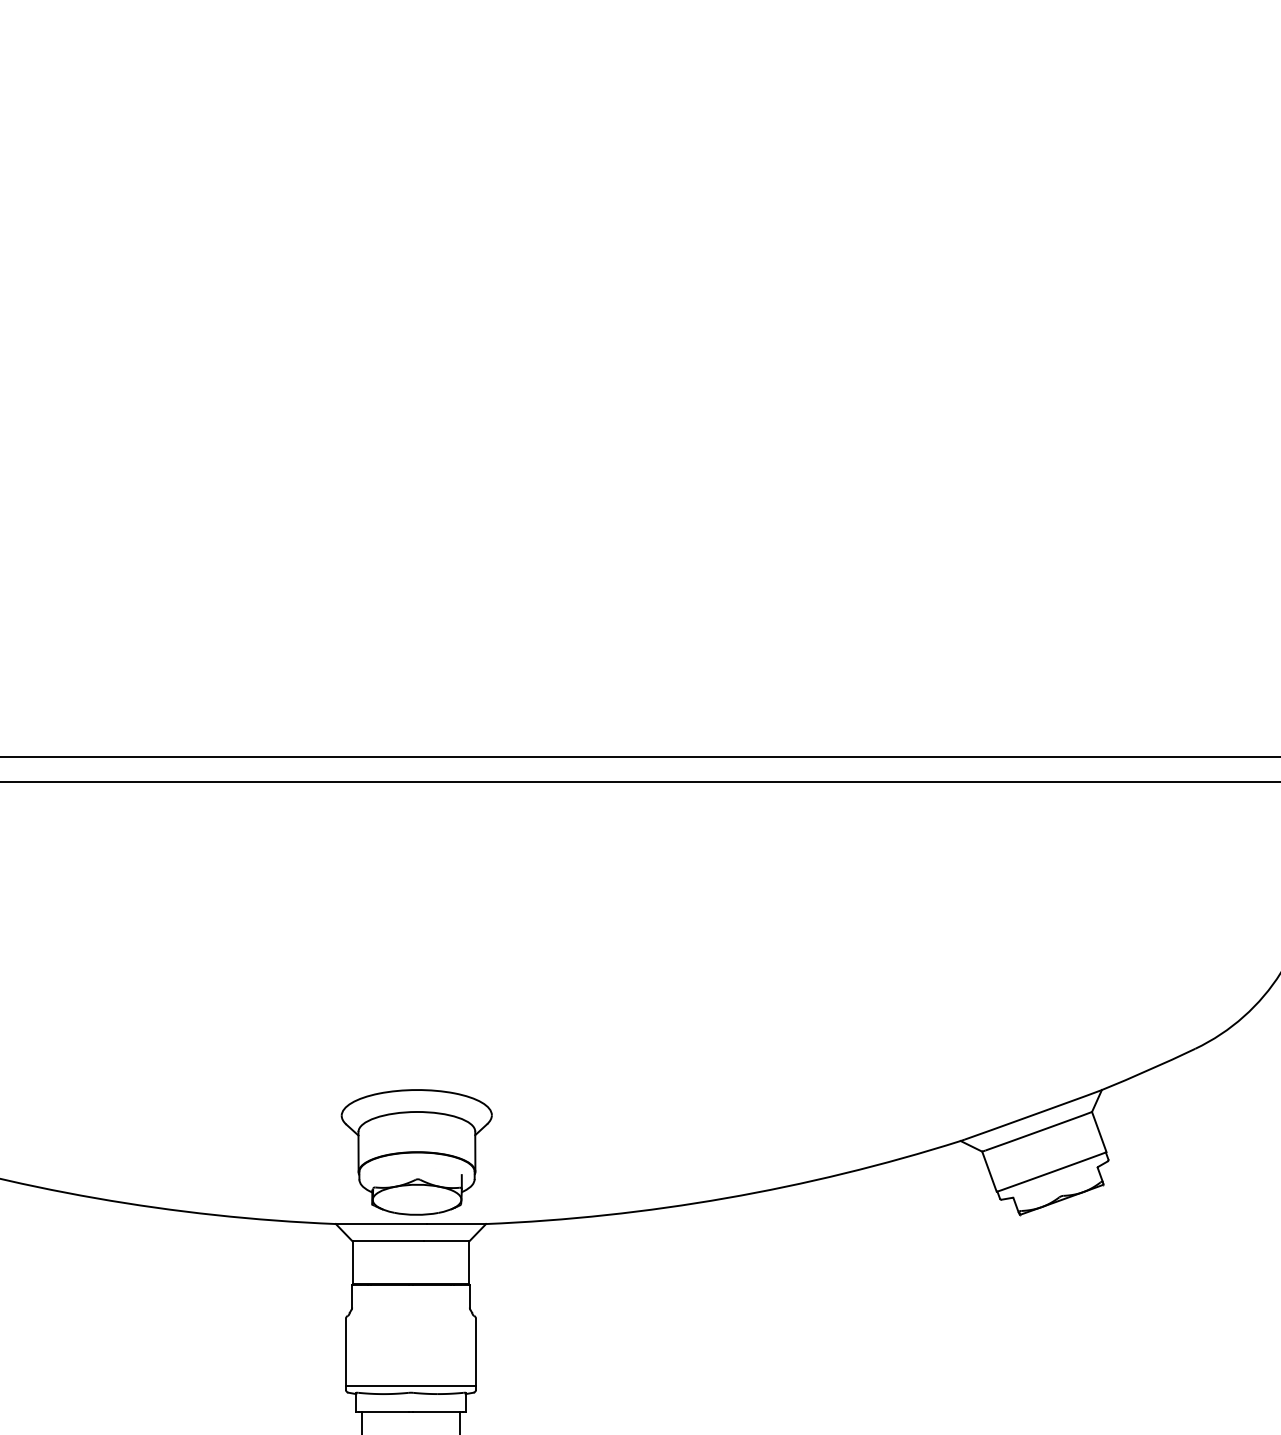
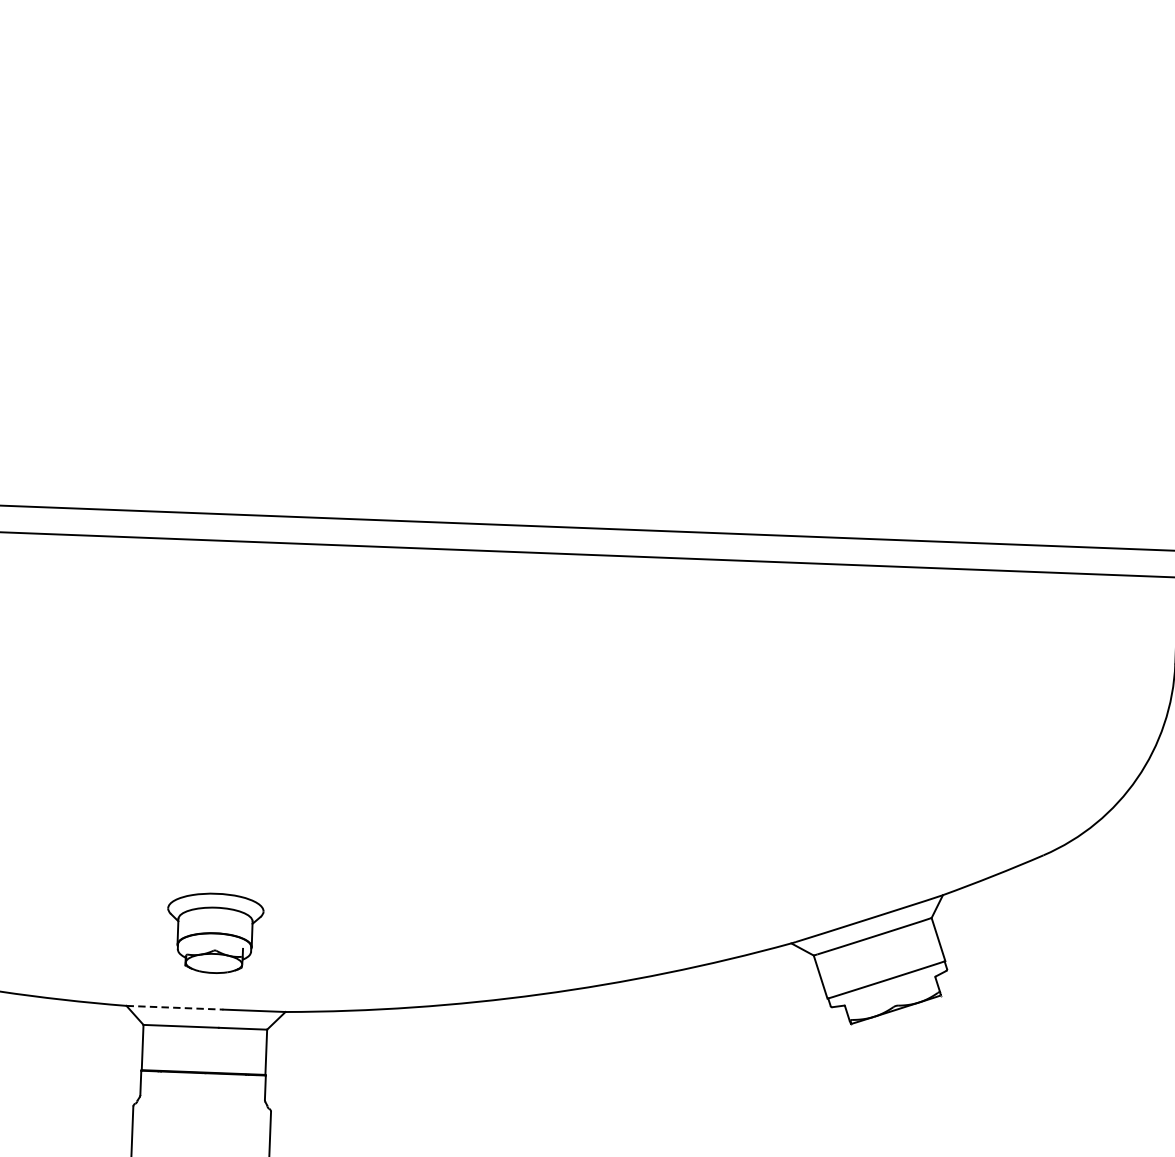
part: (416, 1152) -> (214, 933), size x0.6
line: (381, 1224) -> (174, 1008), solid -> dashed

